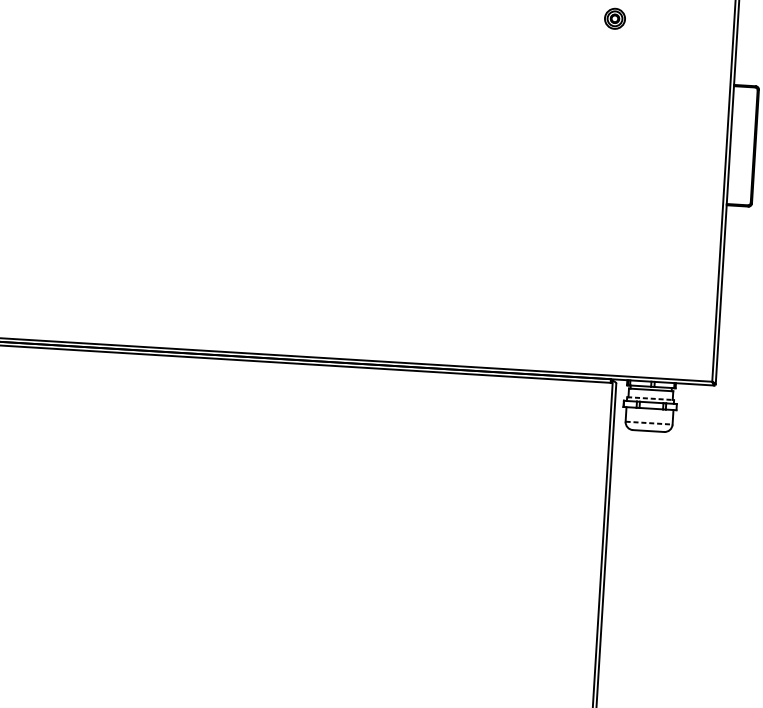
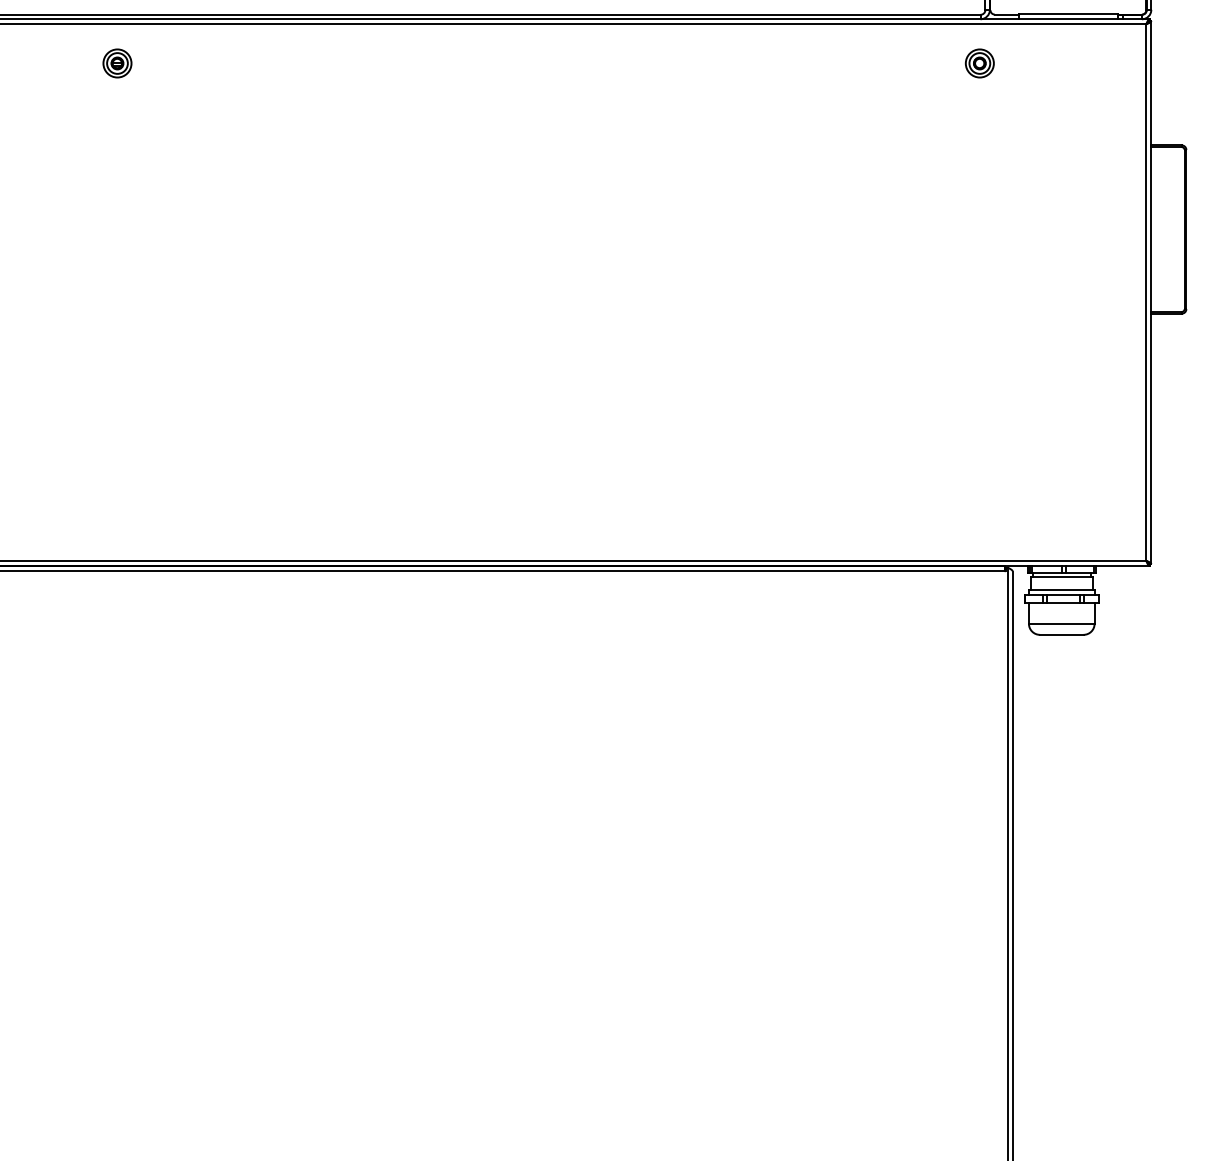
line: (650, 398) -> (1061, 589), dashed -> solid
line: (648, 422) -> (1061, 623), dashed -> solid

